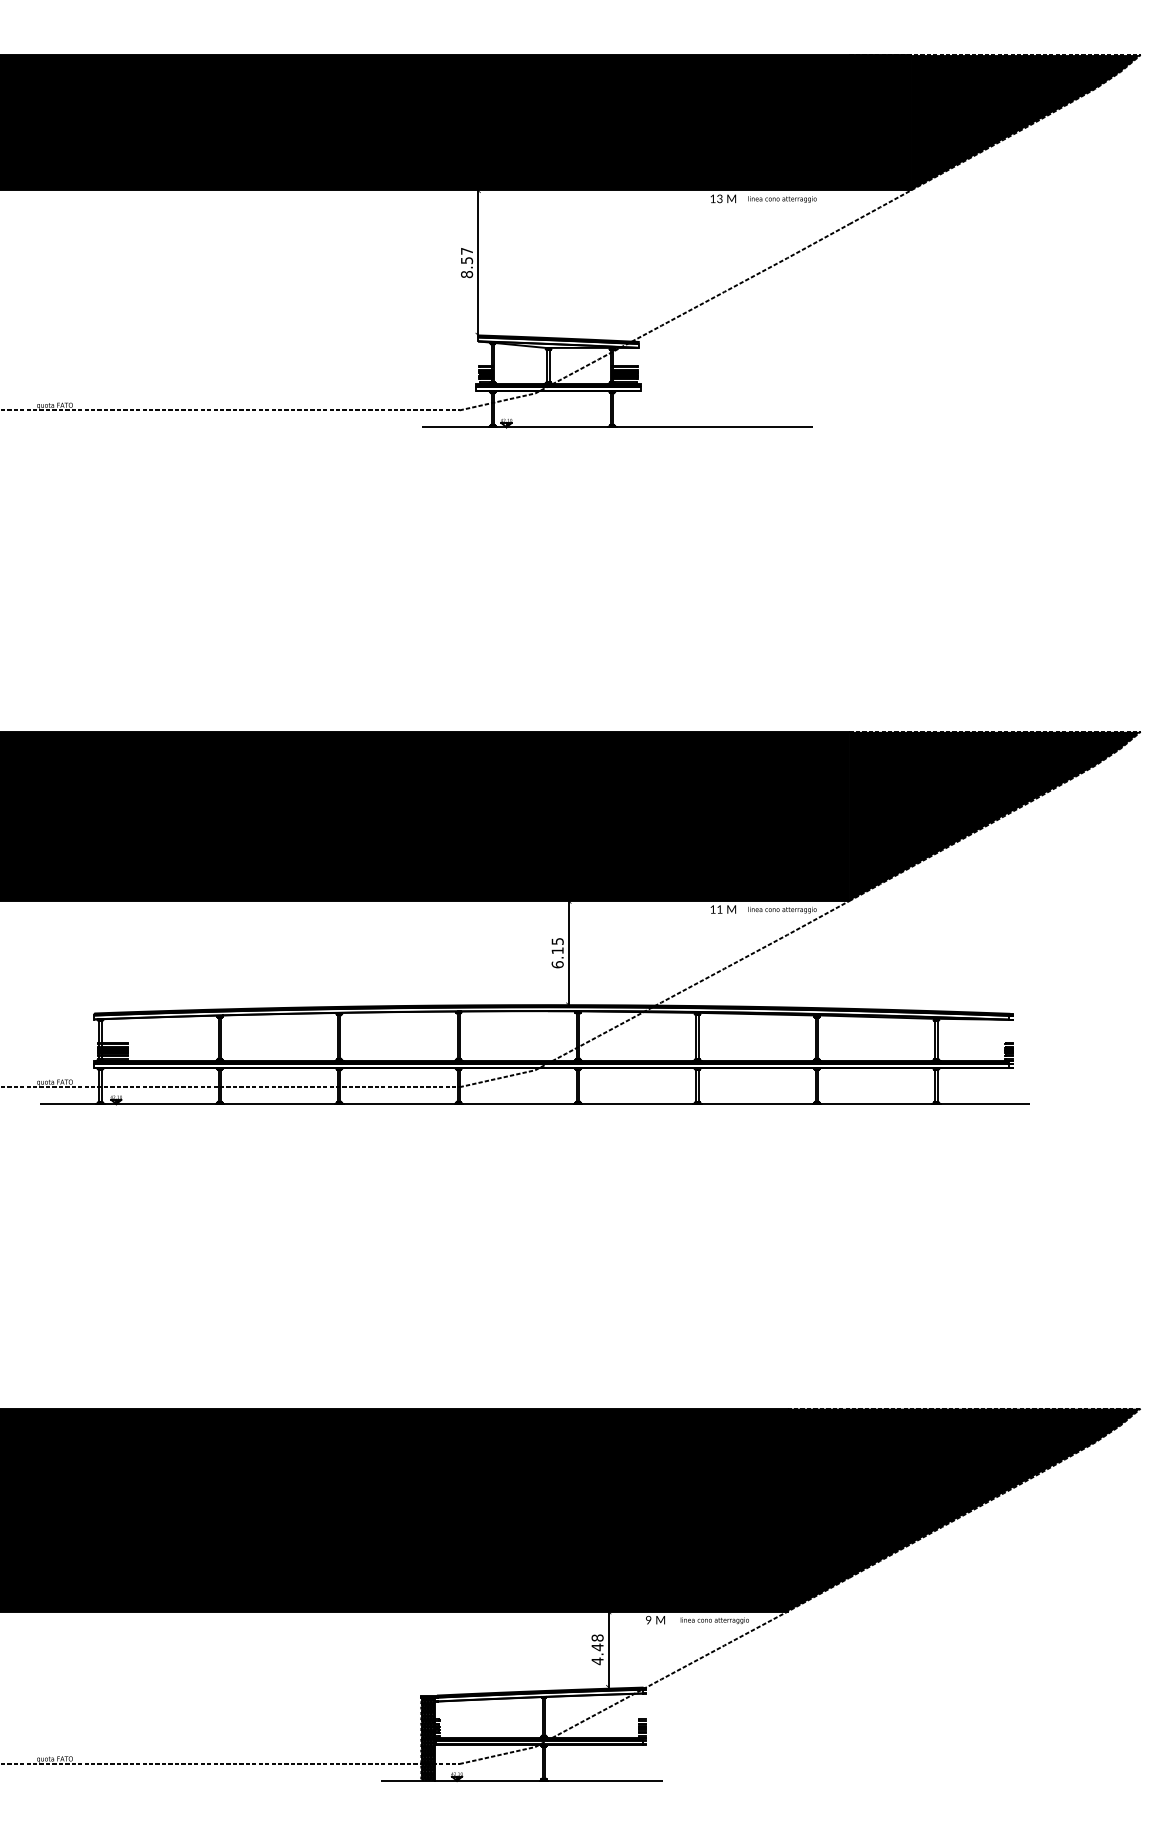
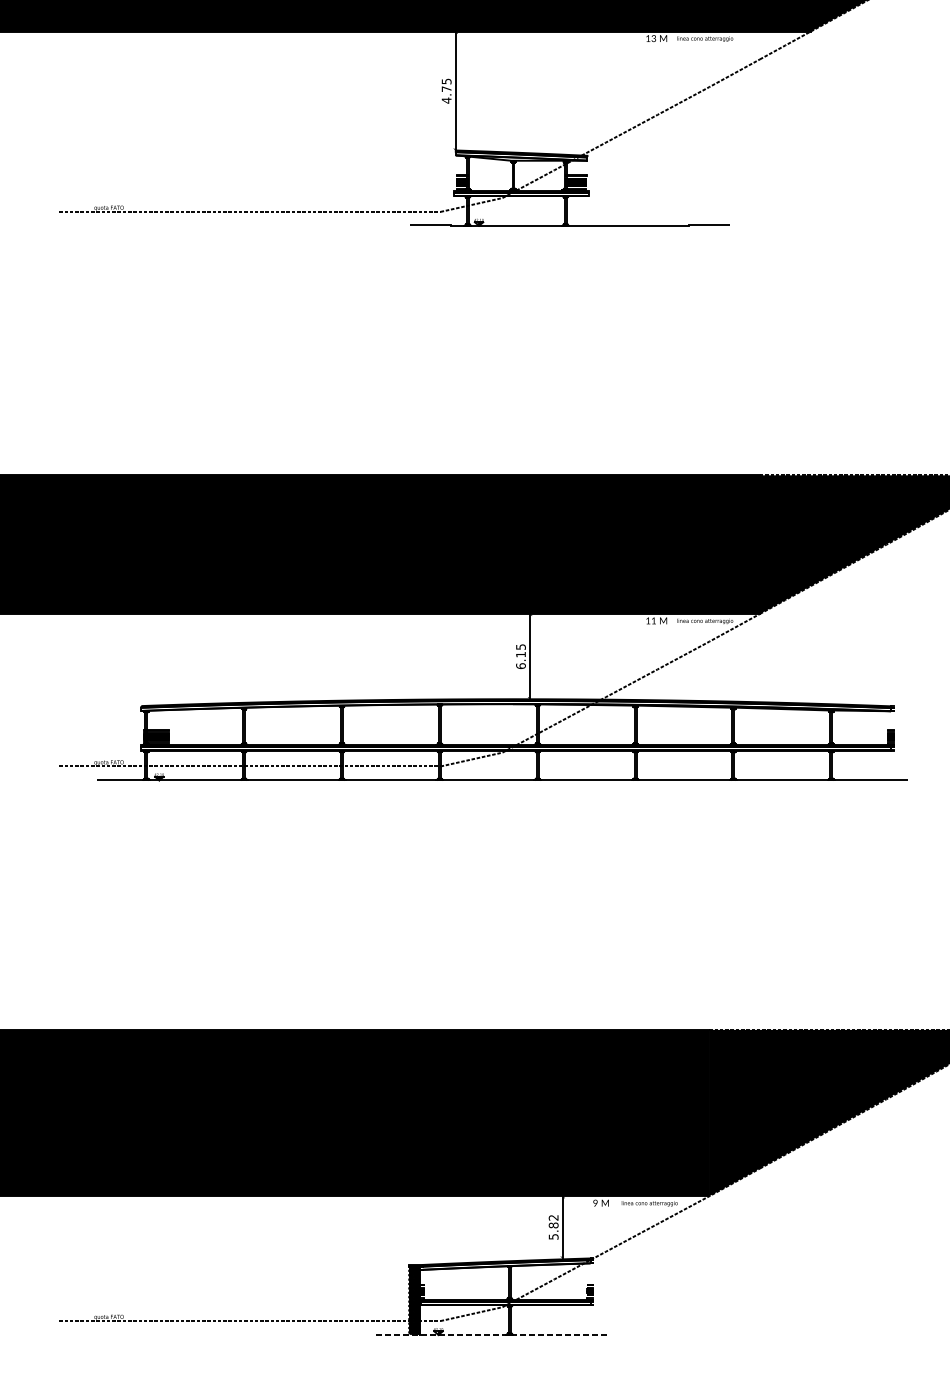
text: (467, 263) -> (447, 91), 8.57 -> 4.75
text: (597, 1649) -> (553, 1227), 4.48 -> 5.82
line: (520, 1780) -> (490, 1334), solid -> dashed

